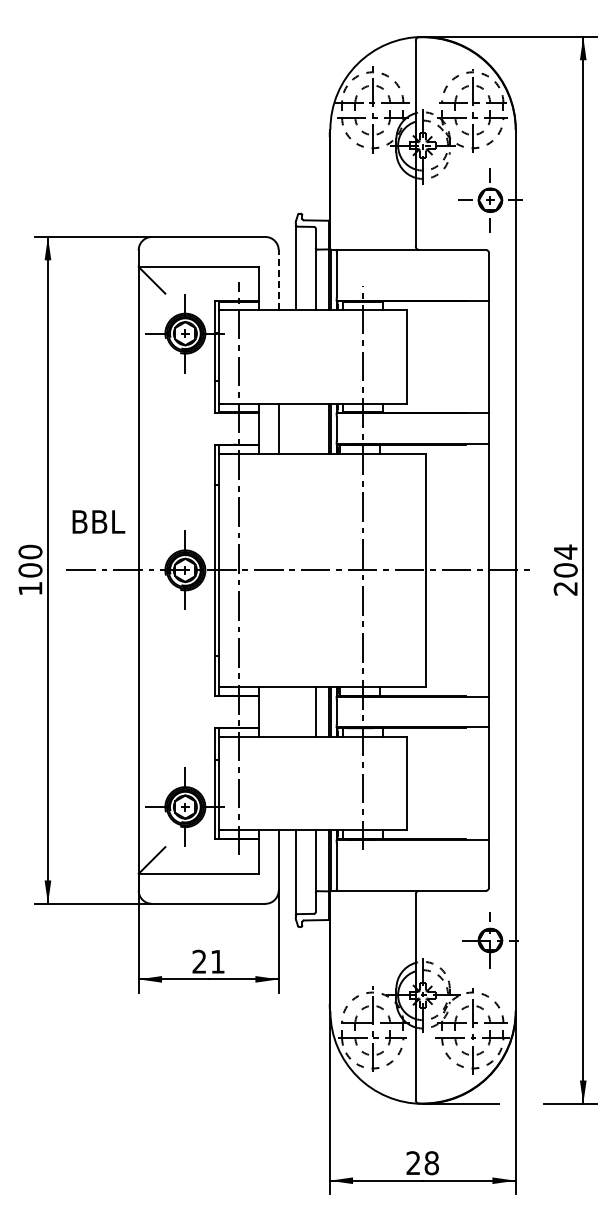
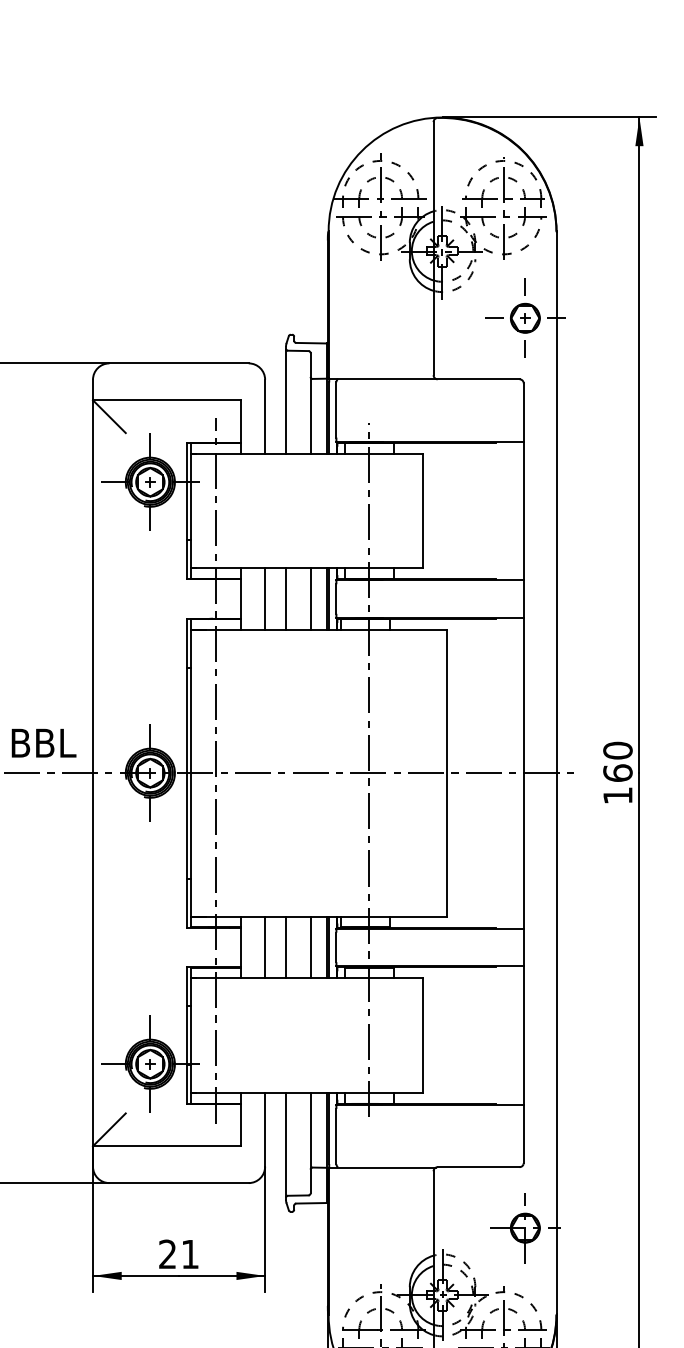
line: (278, 279) -> (264, 415), dashed -> solid
line: (295, 428) -> (285, 598), added
line: (315, 428) -> (310, 598), added
text: (98, 521) -> (43, 742), moved
text: (565, 569) -> (617, 772), 204 -> 160
line: (278, 712) -> (264, 947), added
line: (295, 712) -> (285, 947), added

